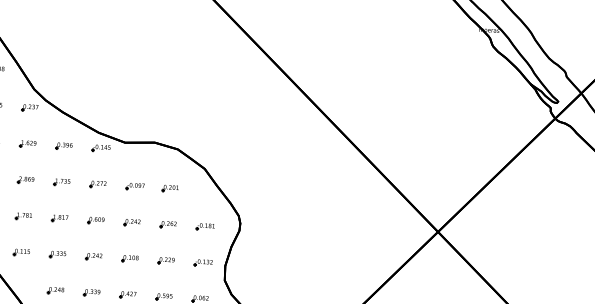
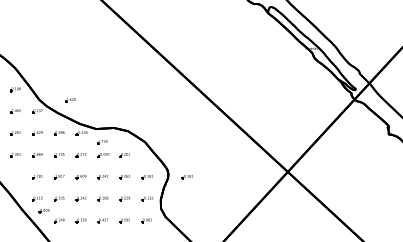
part: (85, 93) -> (70, 100), added
part: (134, 165) -> (102, 142), added
part: (269, 231) -> (186, 177), added
part: (30, 274) -> (43, 211), added

